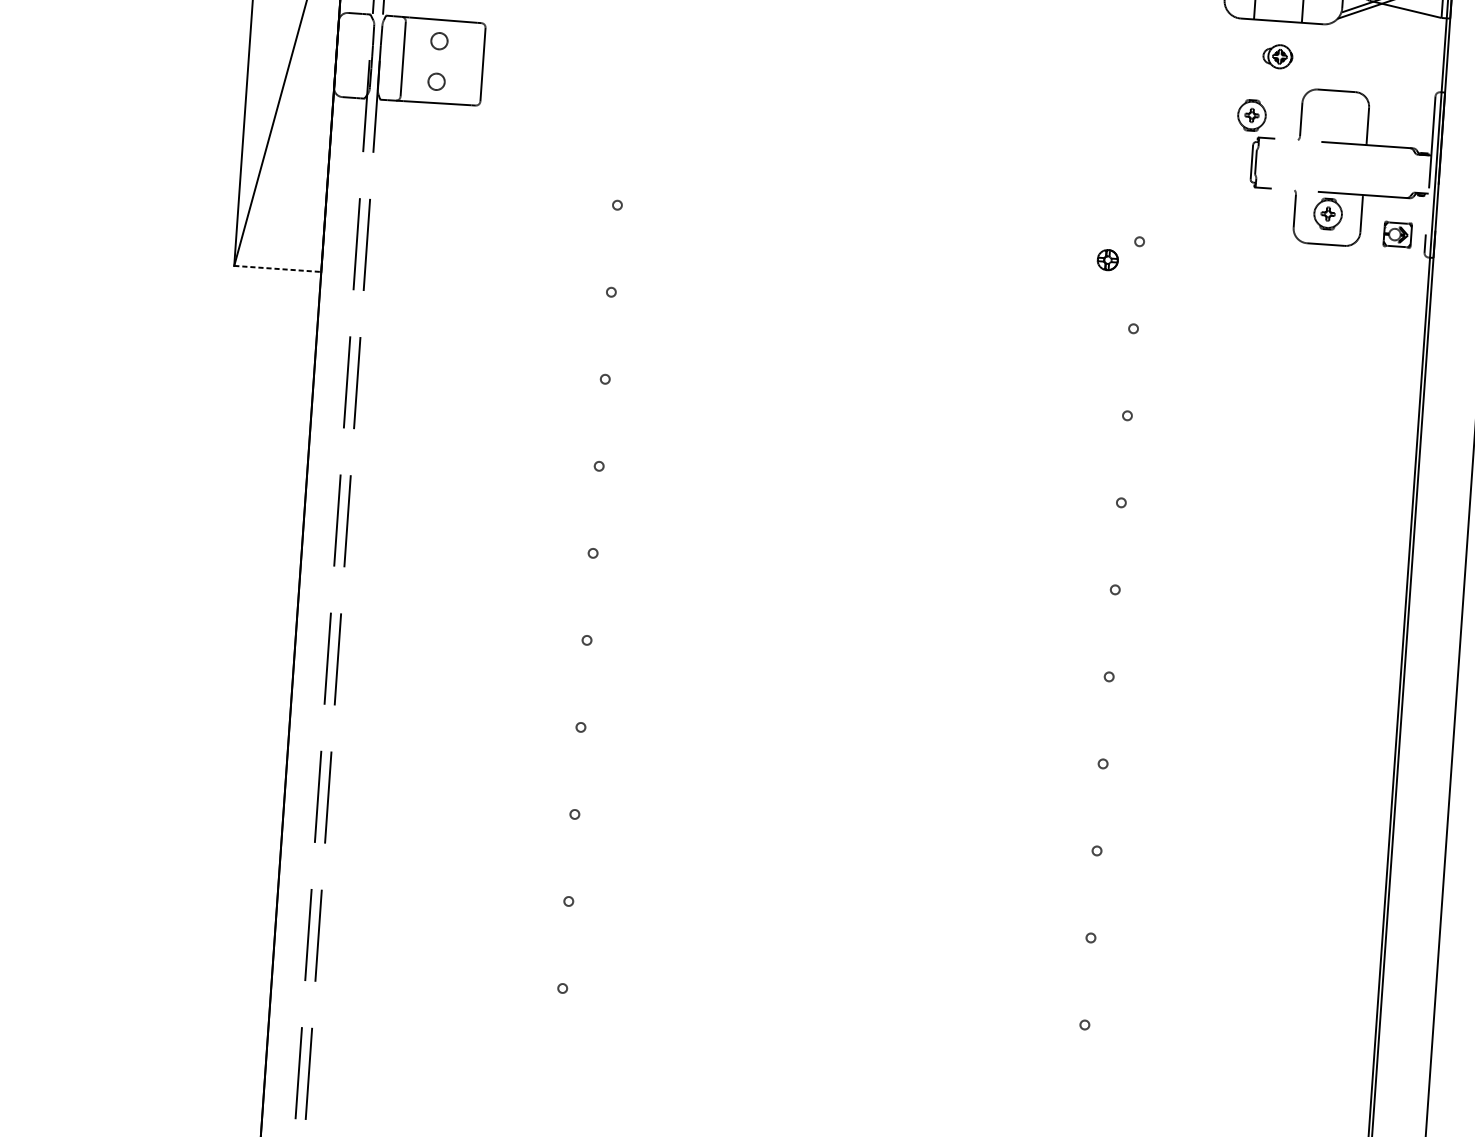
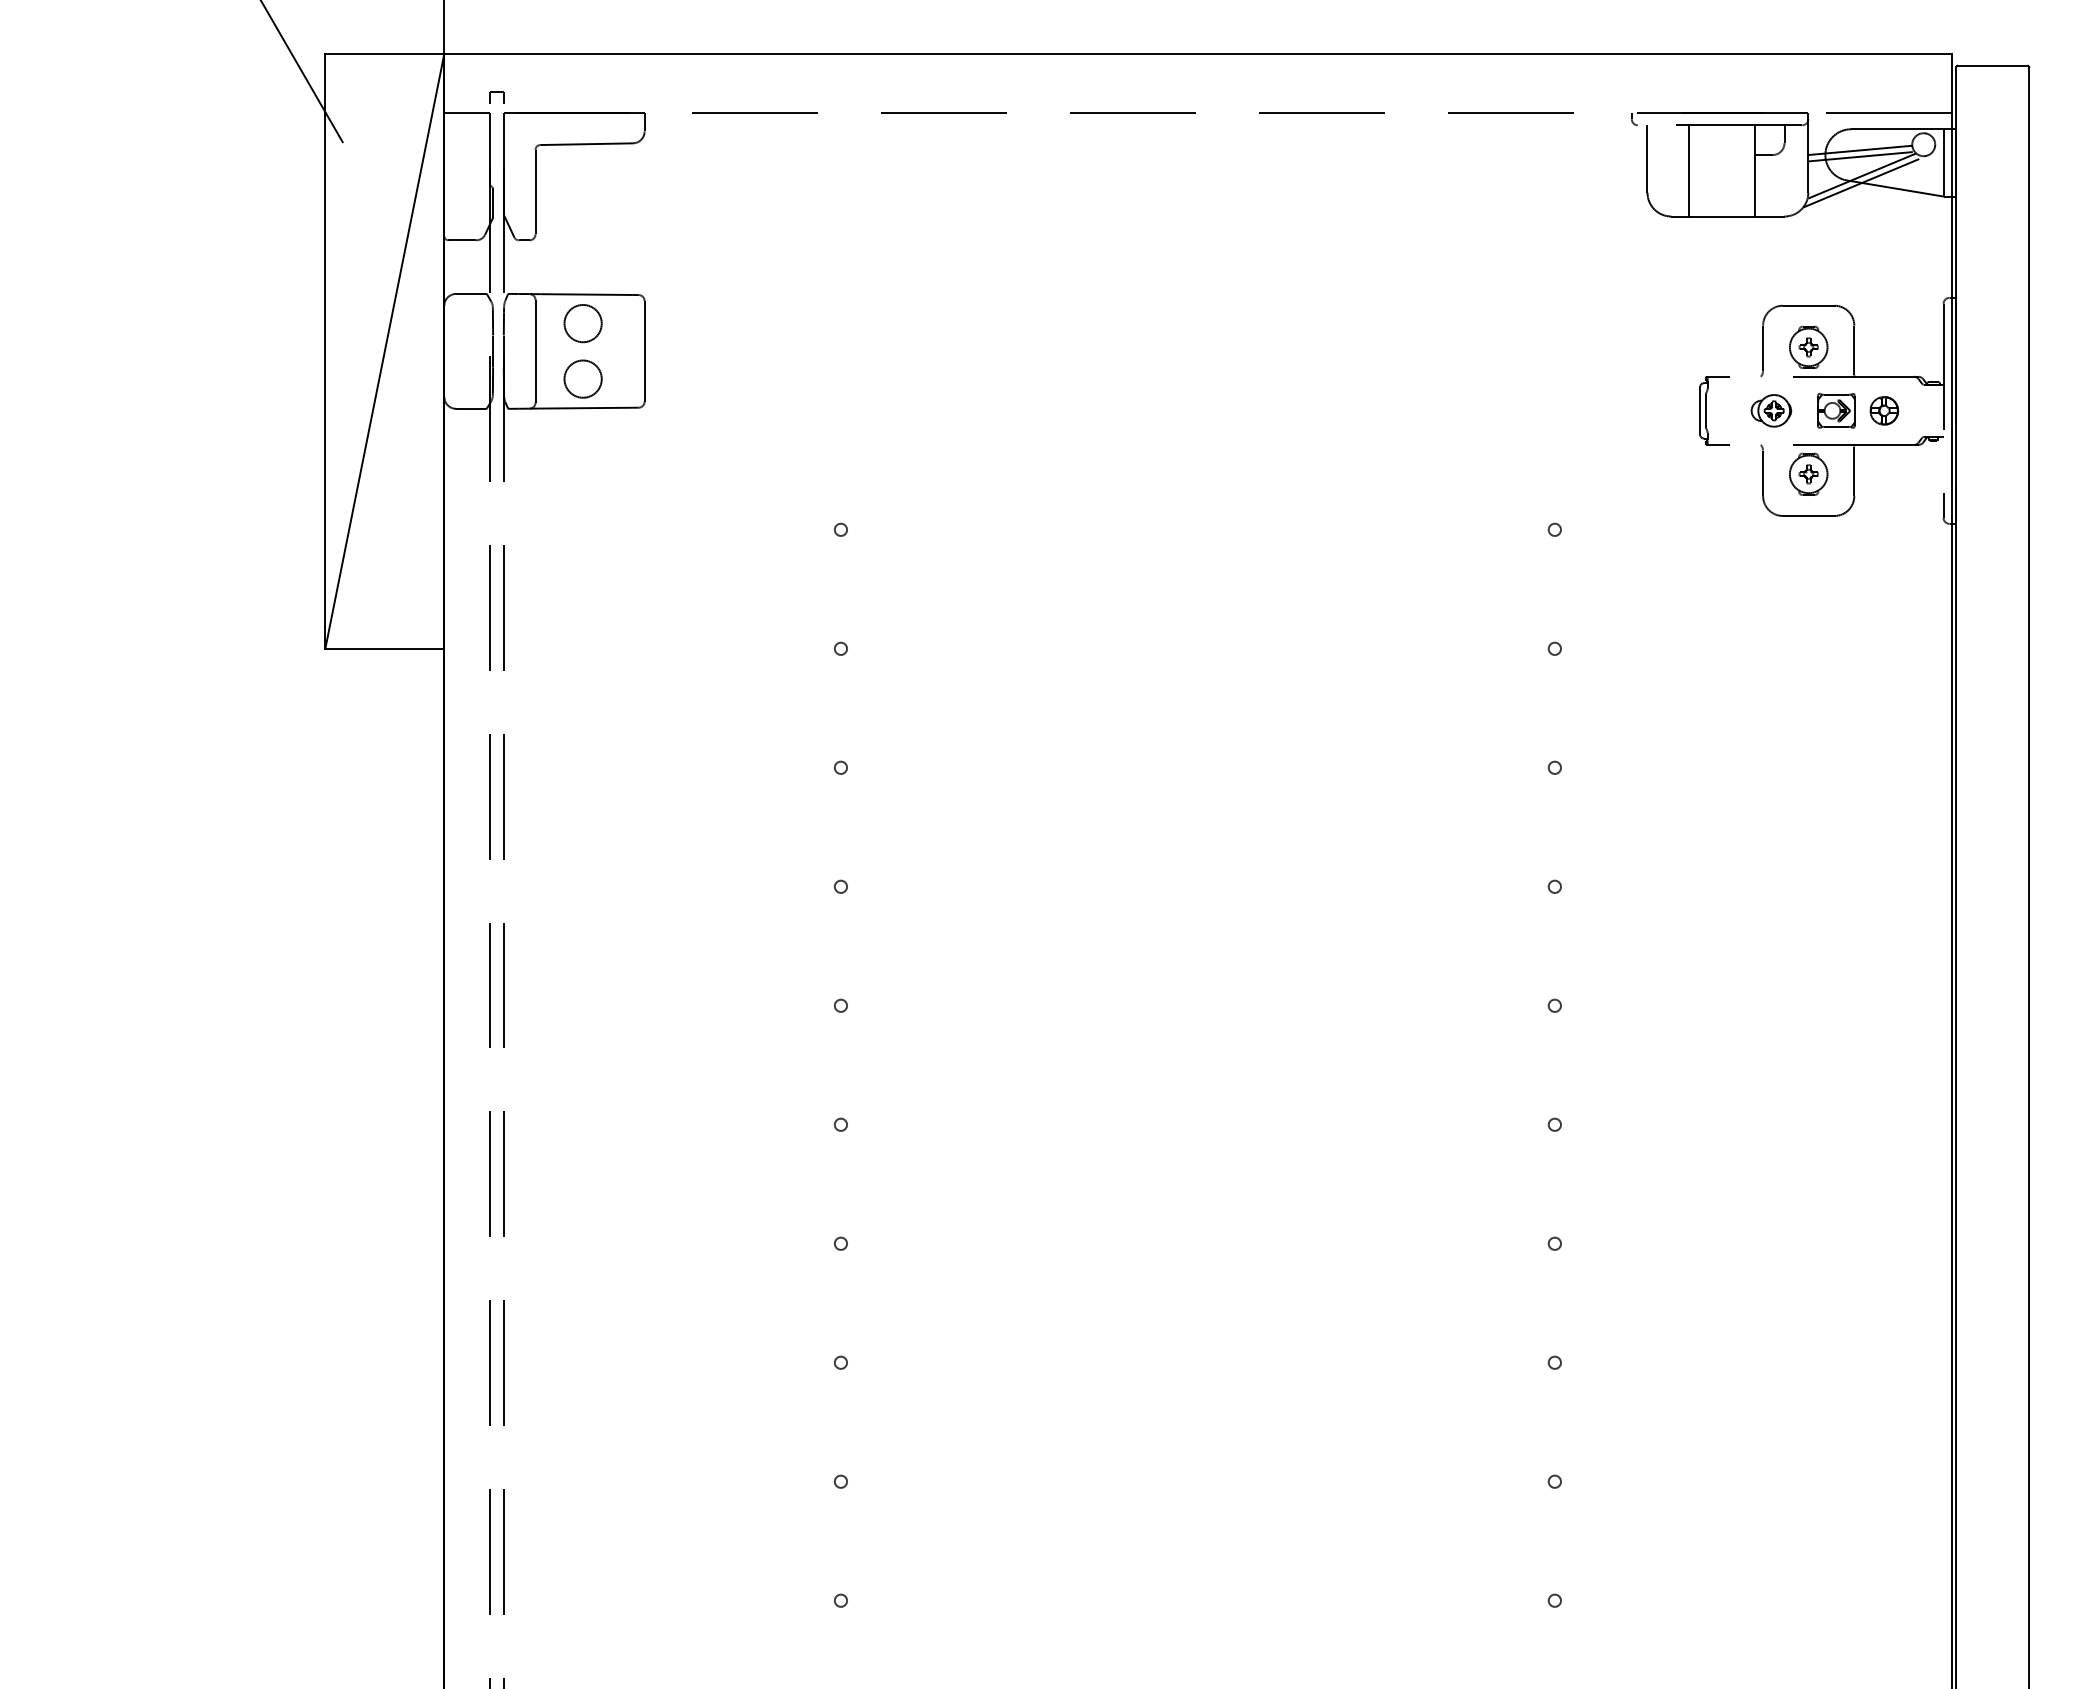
circle: (438, 41) -> (582, 323), size x1.67
part: (1278, 56) -> (1771, 410), moved
circle: (436, 81) -> (582, 378), size x1.67
part: (1251, 114) -> (1808, 346), moved
part: (1397, 234) -> (1836, 410), moved
part: (1107, 259) -> (1884, 410), moved
line: (278, 268) -> (385, 648), dashed -> solid

